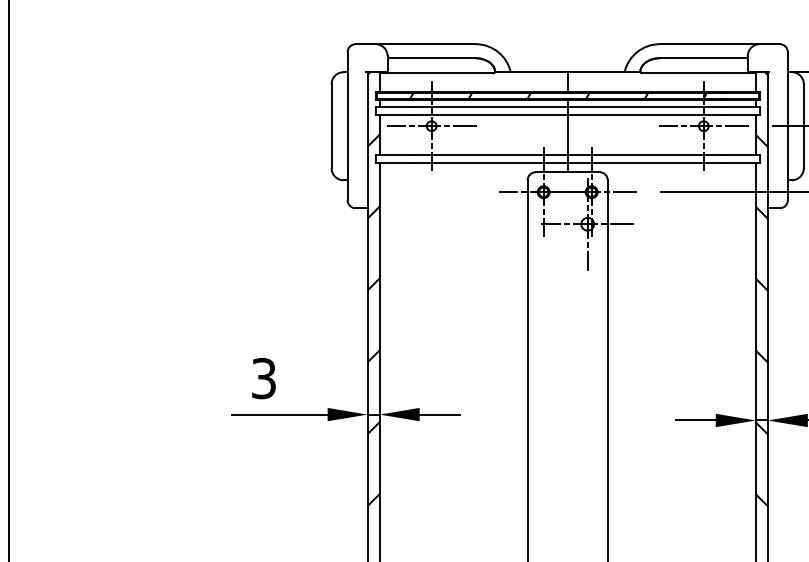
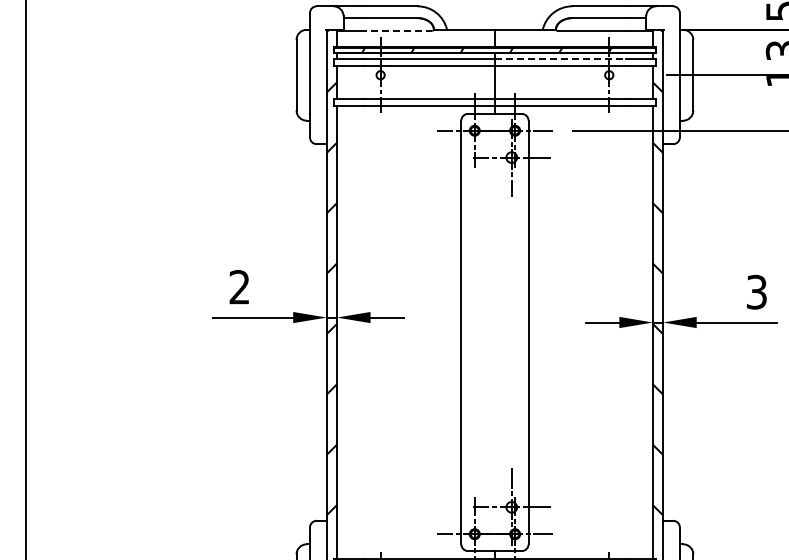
line: (450, 72) -> (396, 30), solid -> dashed
line: (645, 107) -> (560, 59), solid -> dashed
line: (431, 126) -> (380, 75), removed
line: (704, 126) -> (609, 75), removed
text: (263, 378) -> (239, 287), 3 -> 2

